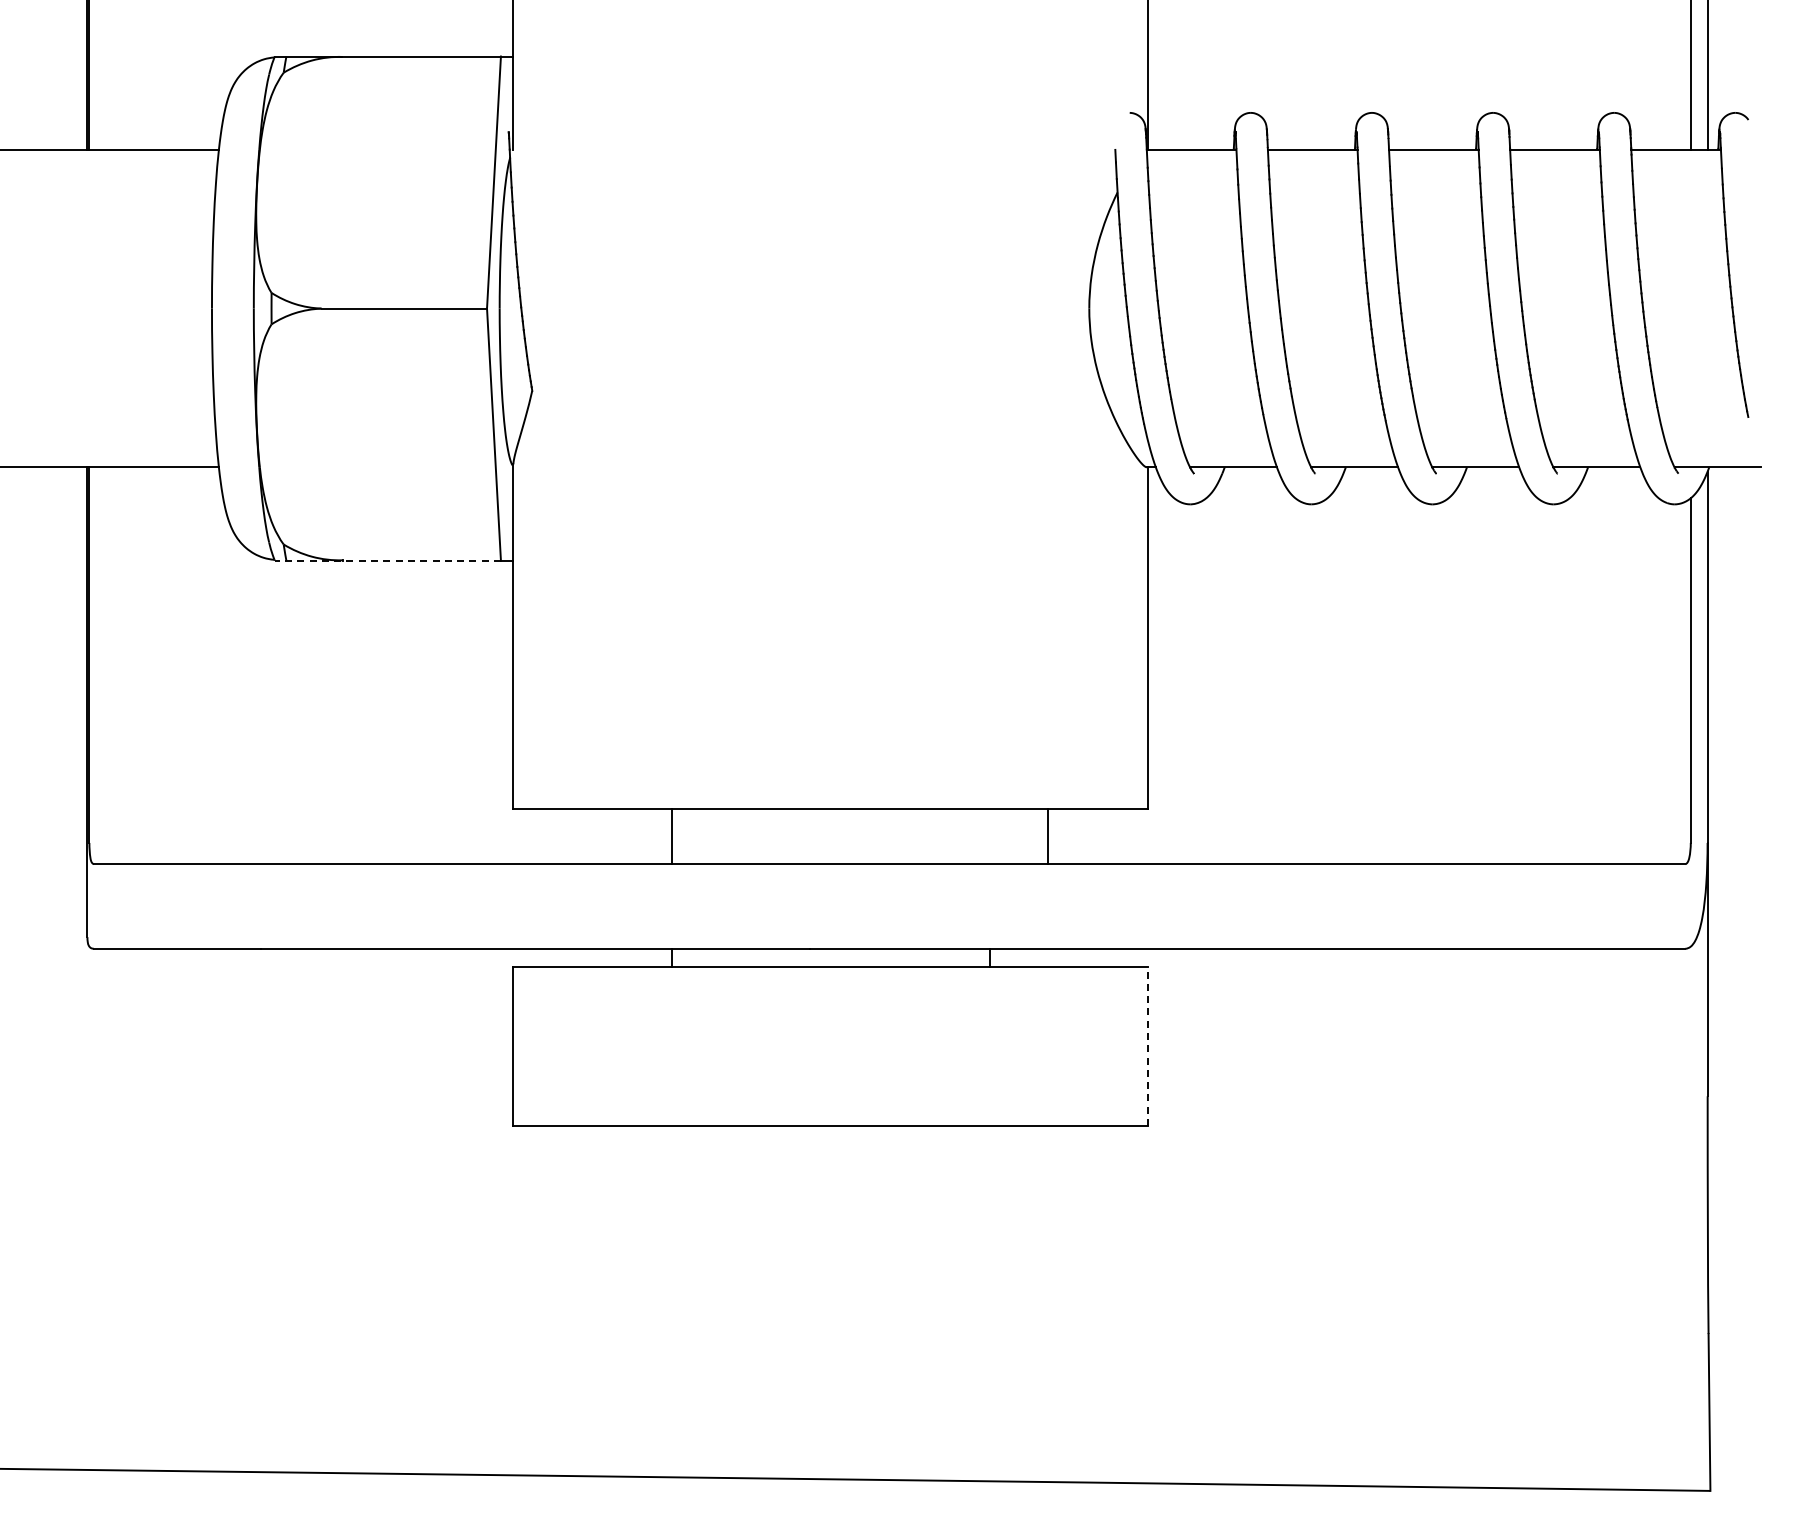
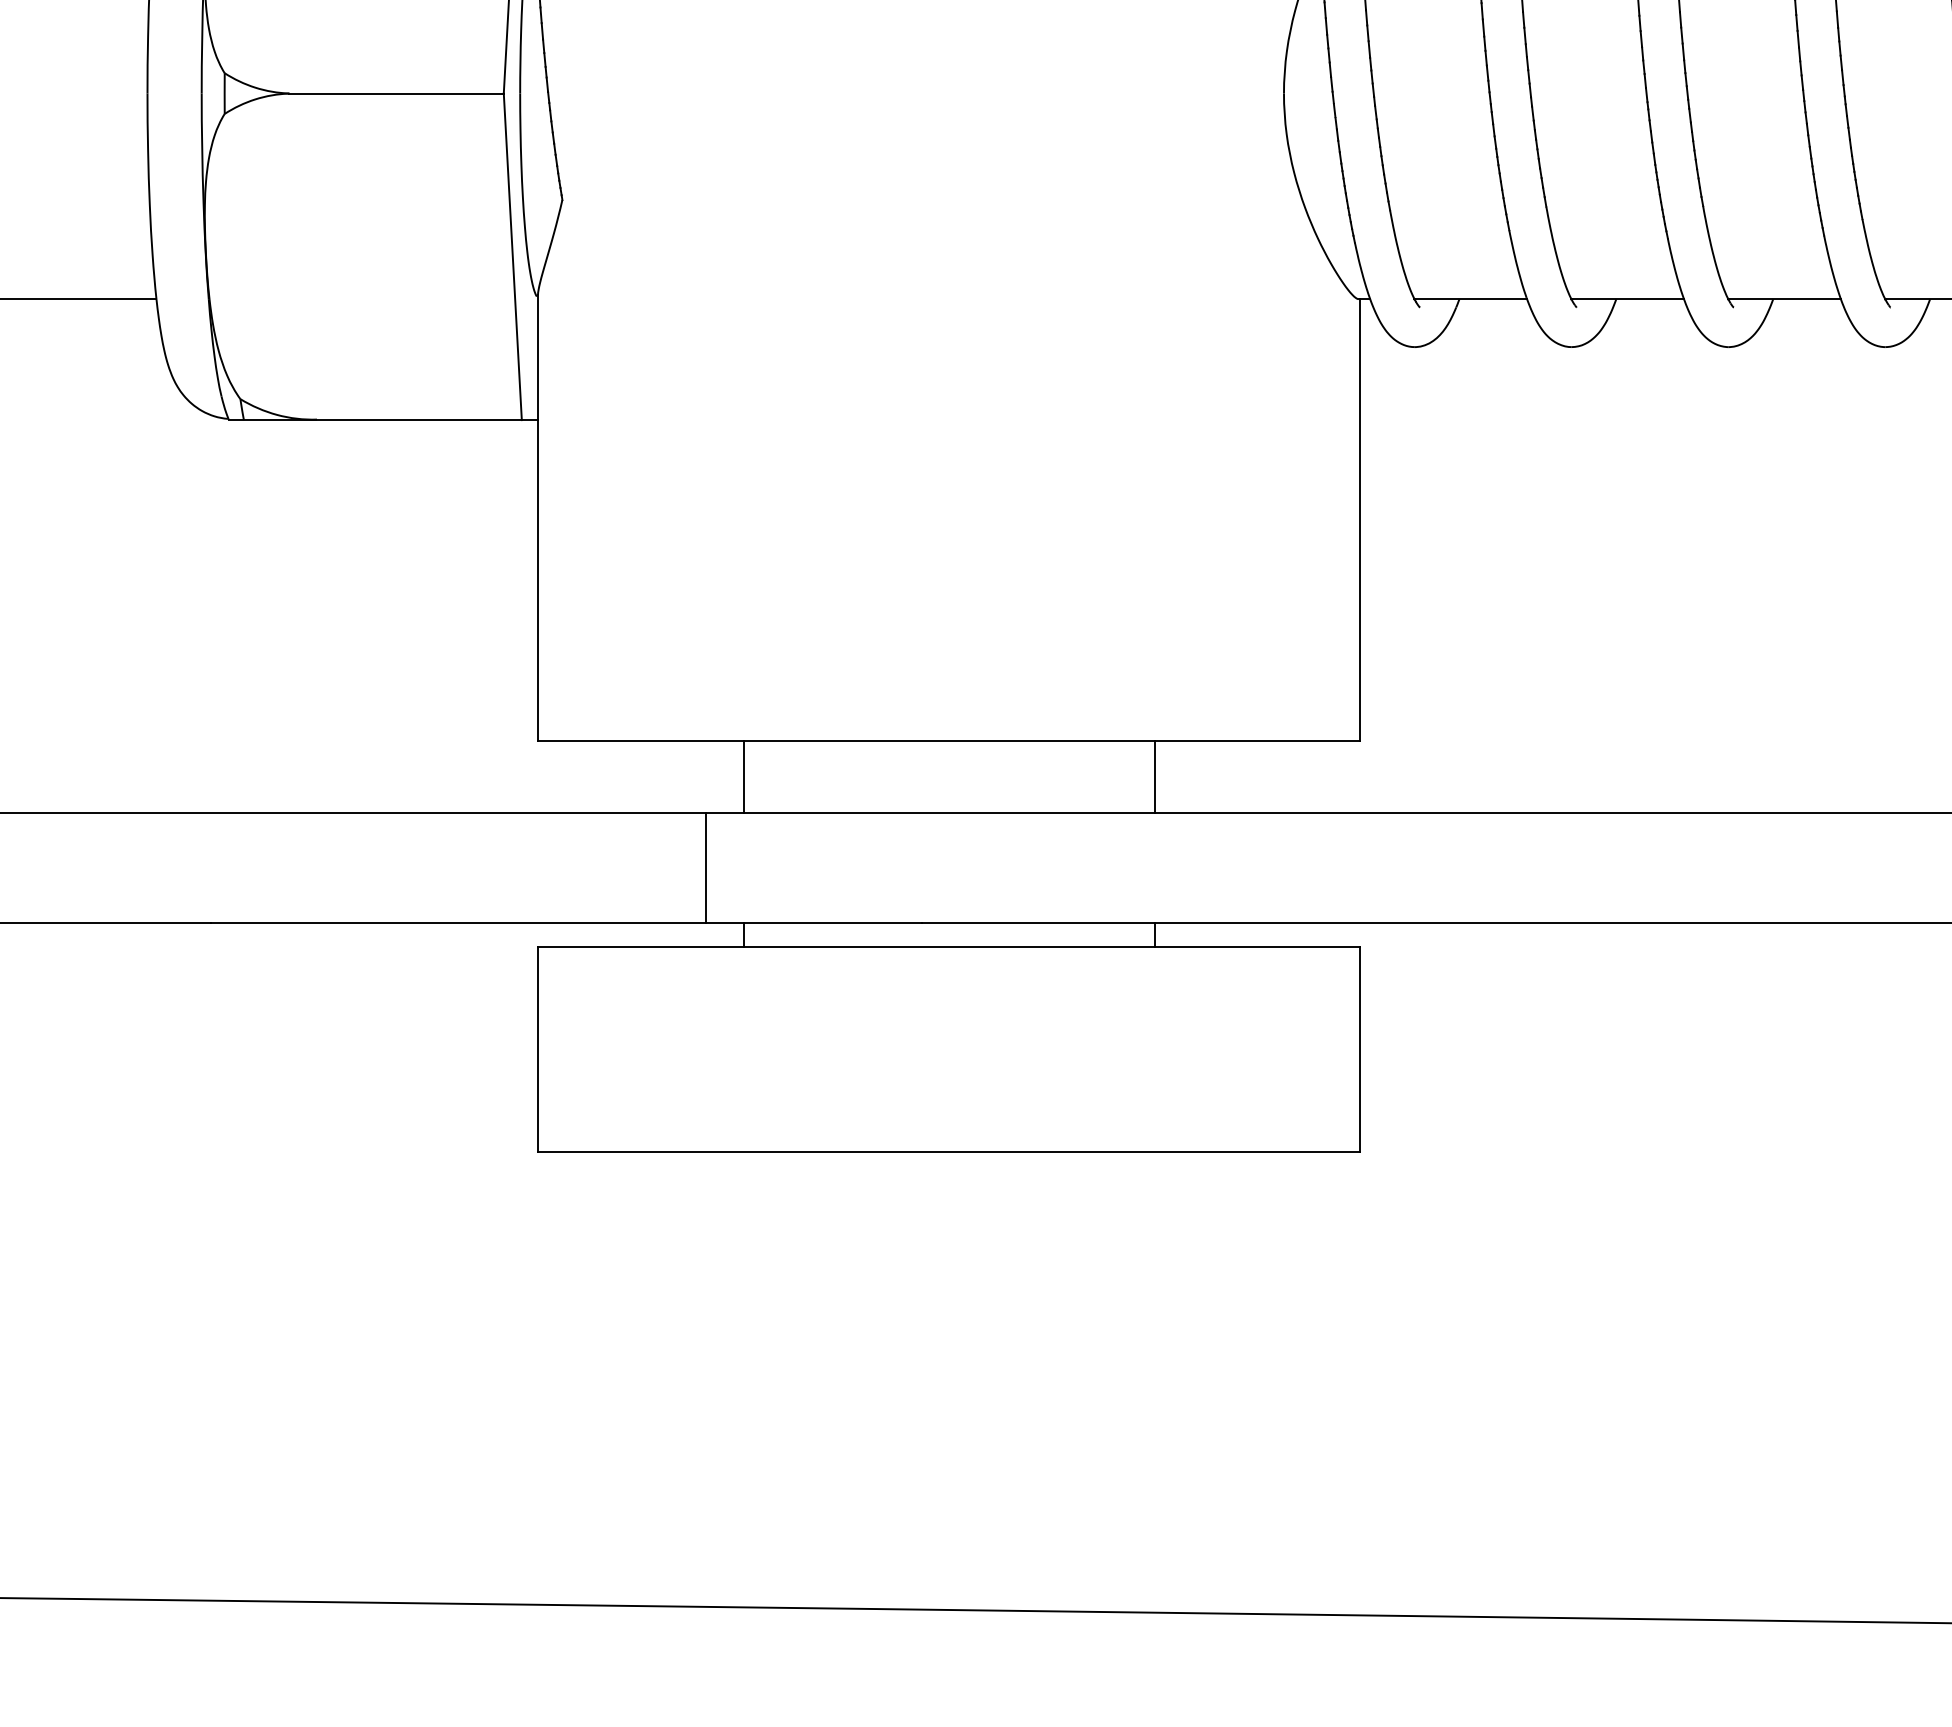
line: (387, 560) -> (374, 419), dashed -> solid
line: (1047, 836) -> (1154, 777), moved
line: (642, 906) -> (705, 868), added
line: (1148, 1046) -> (1360, 1049), dashed -> solid

